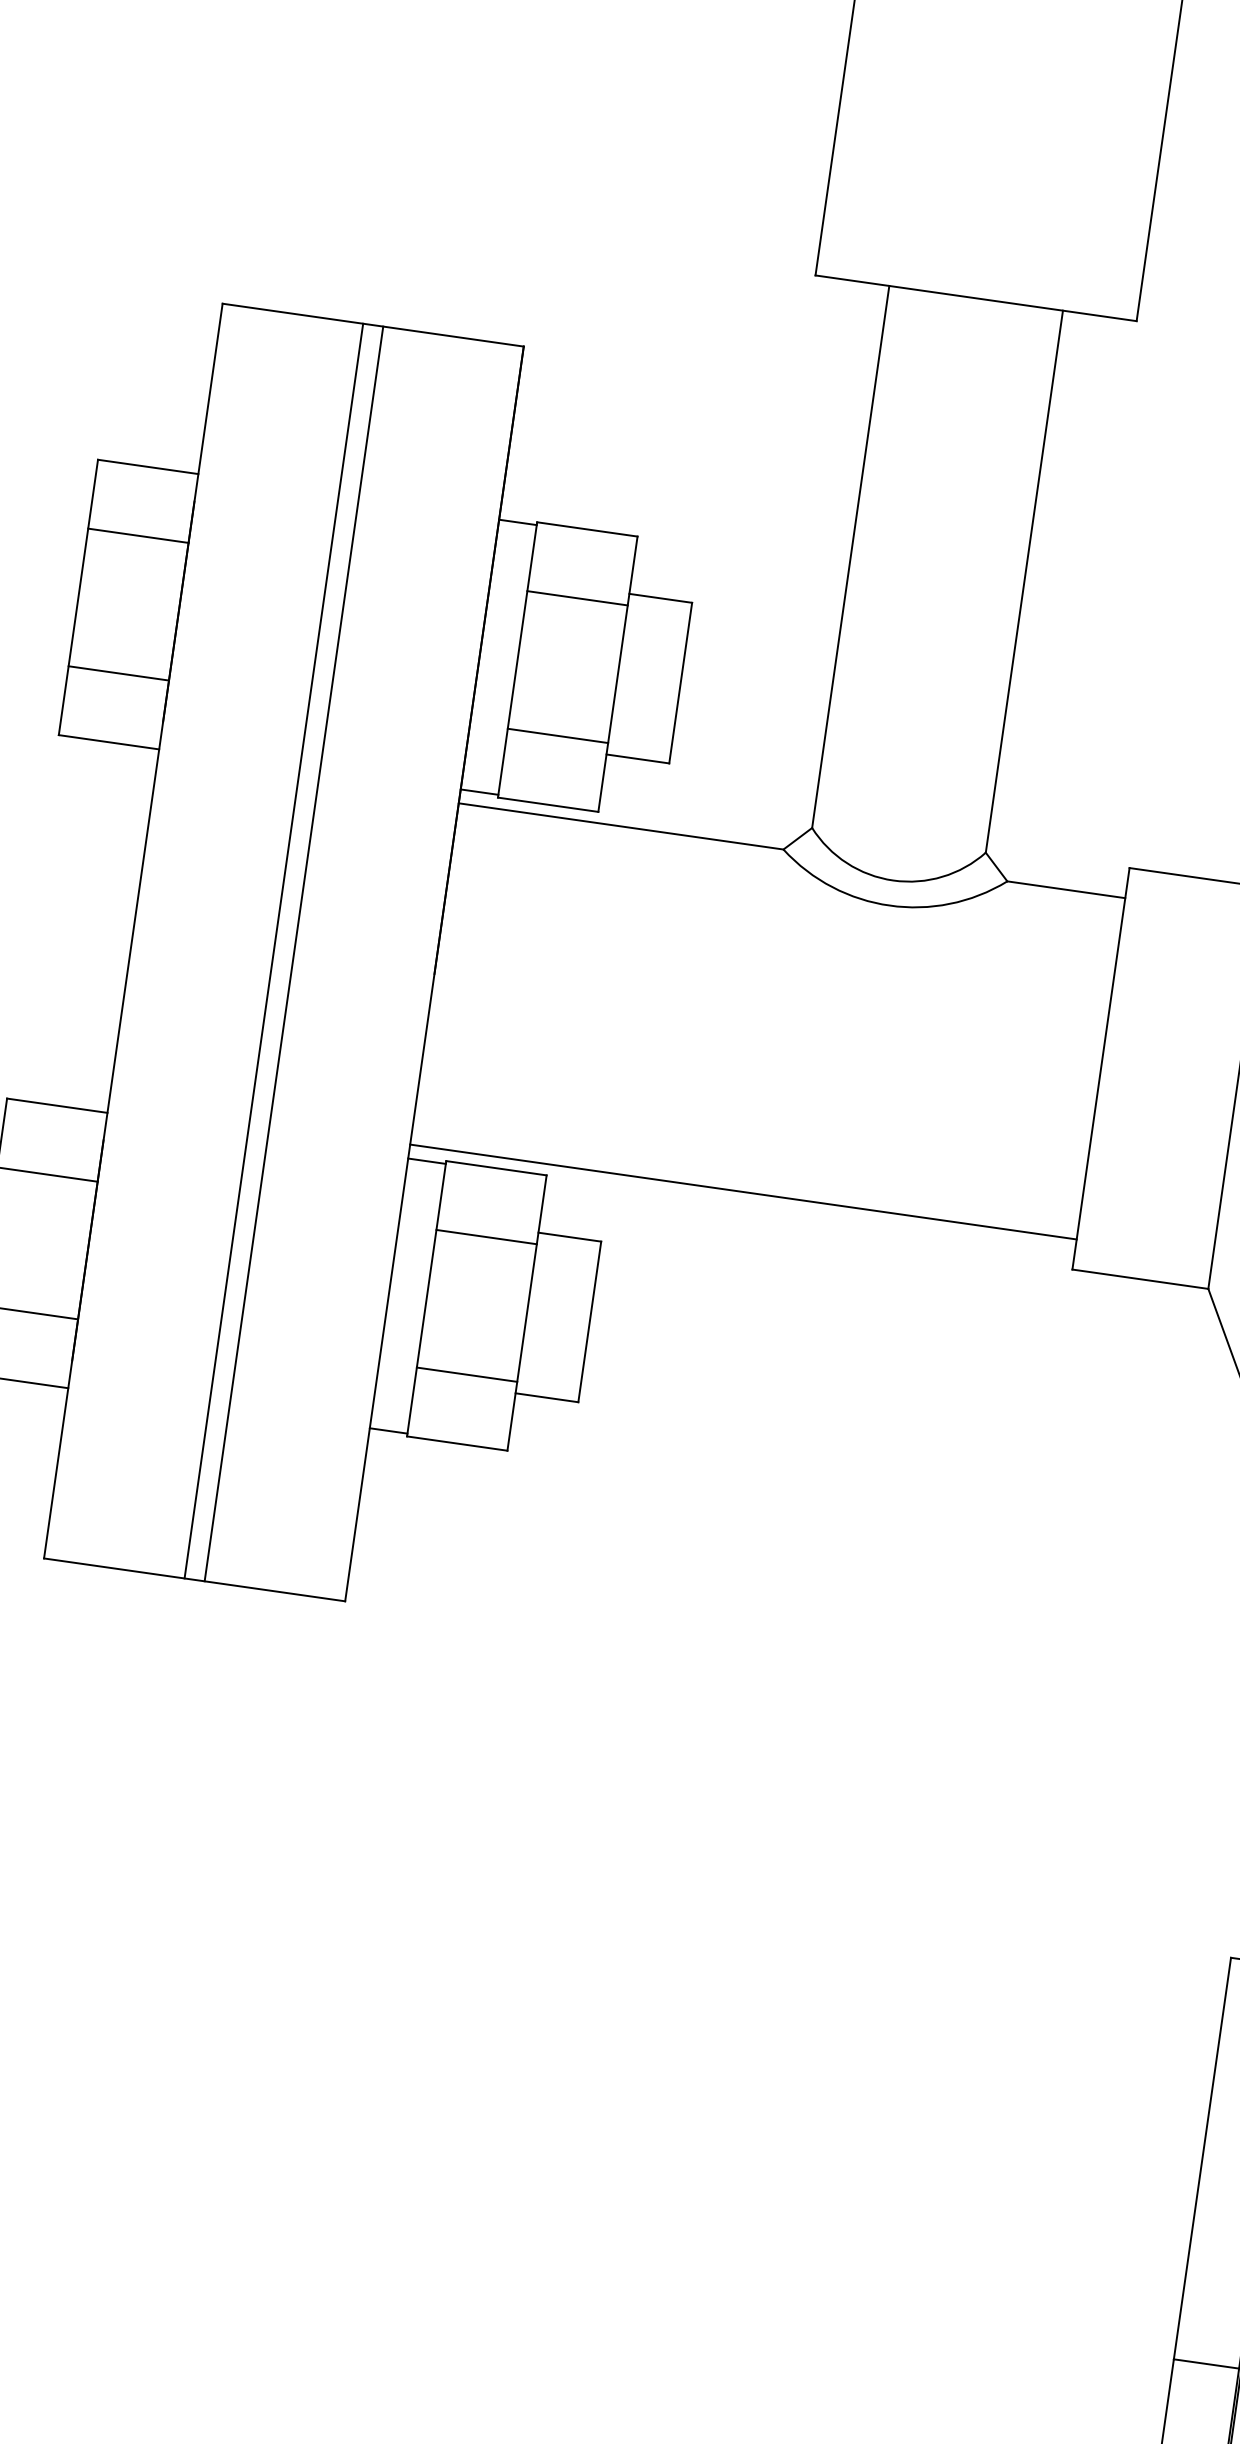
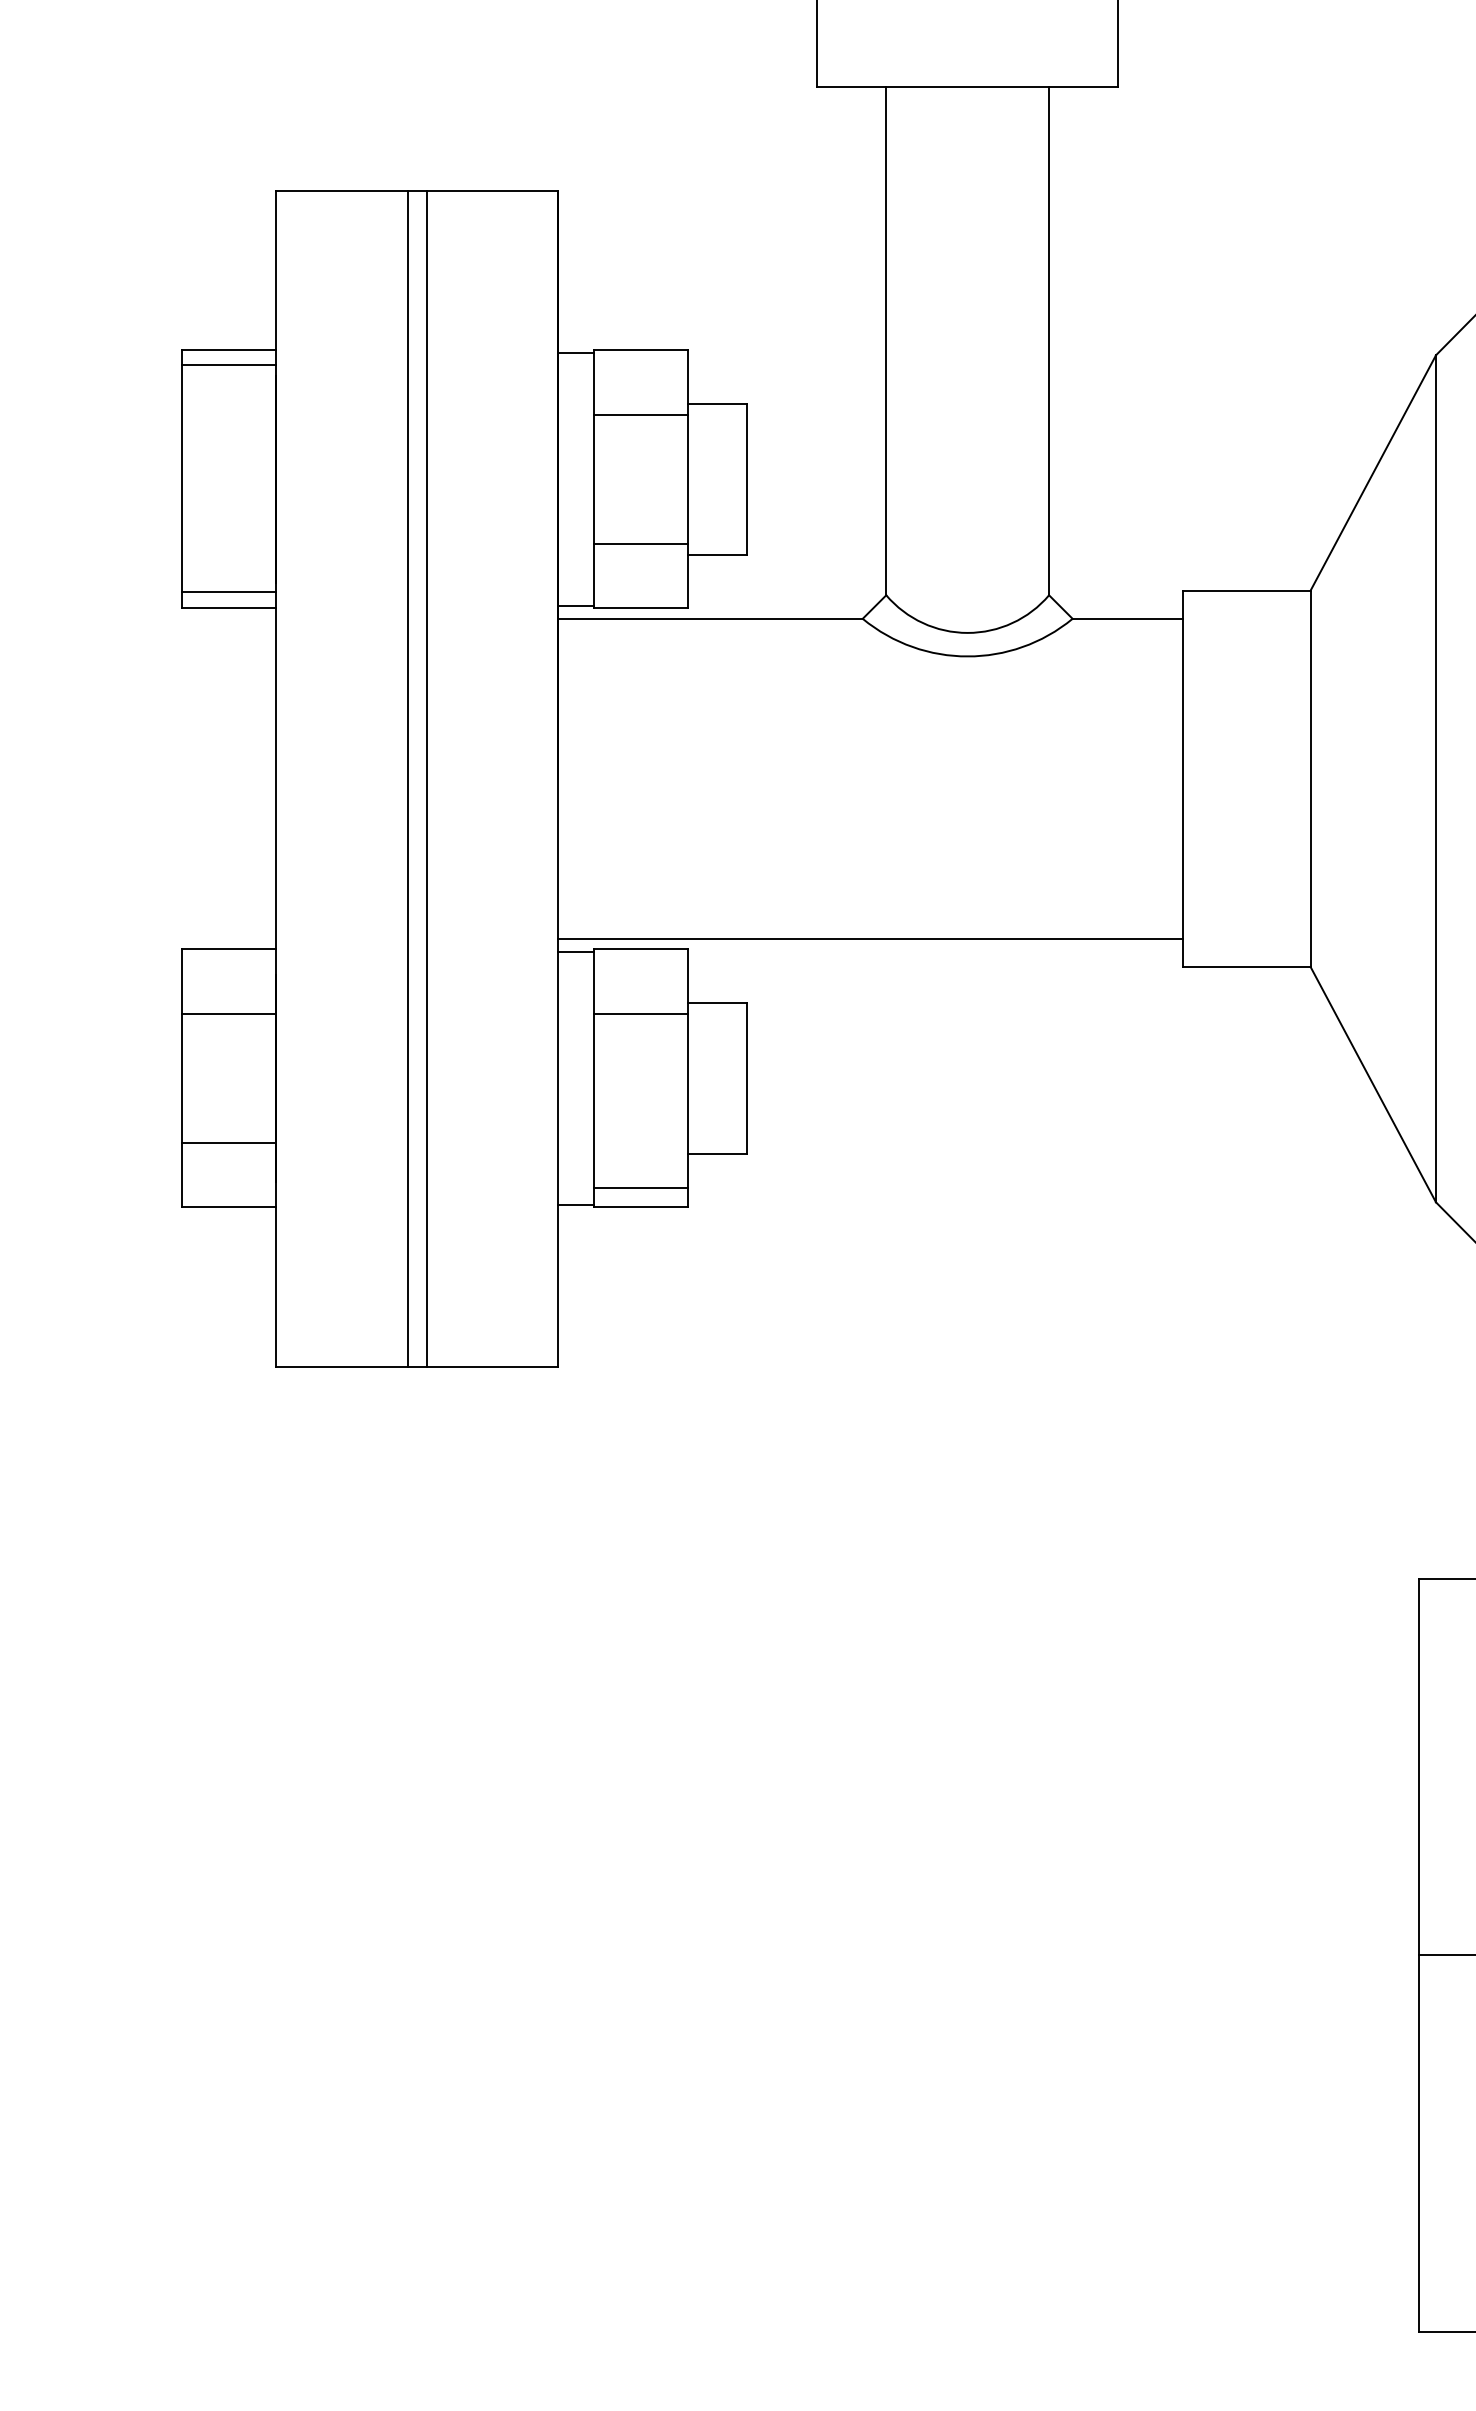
line: (138, 535) -> (228, 364), moved
line: (118, 672) -> (228, 591), moved
line: (466, 1374) -> (640, 1187), moved

